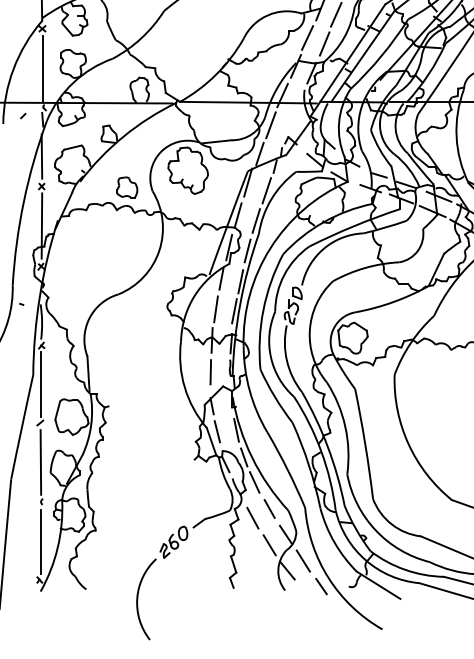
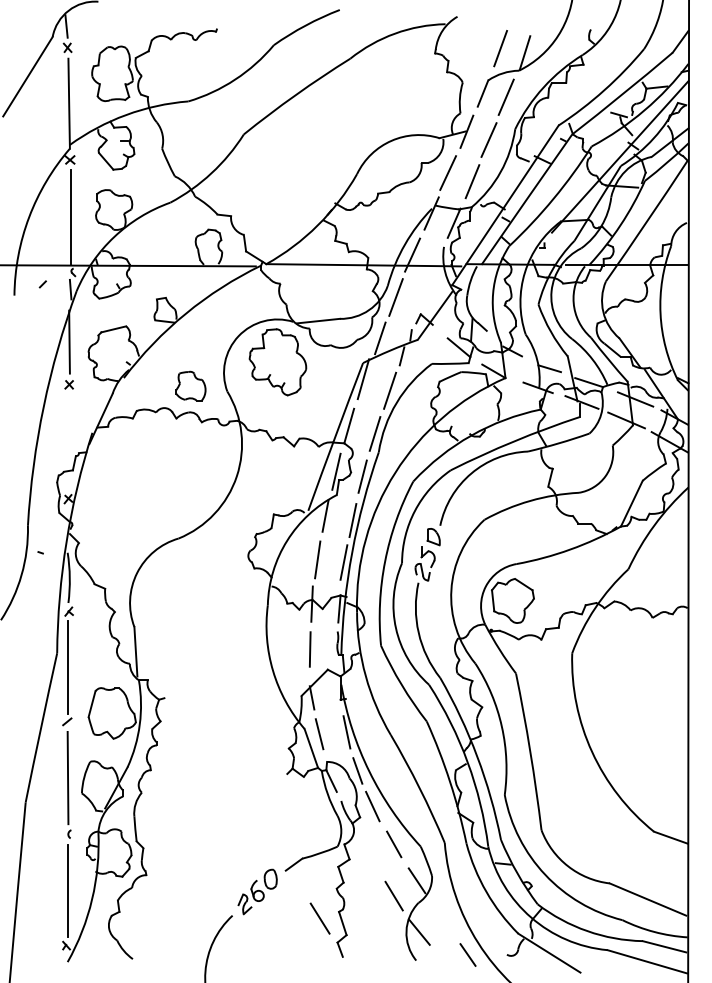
line: (41, 225) -> (69, 440), removed
line: (253, 518) -> (370, 857), removed
line: (302, 560) -> (319, 918), moved

